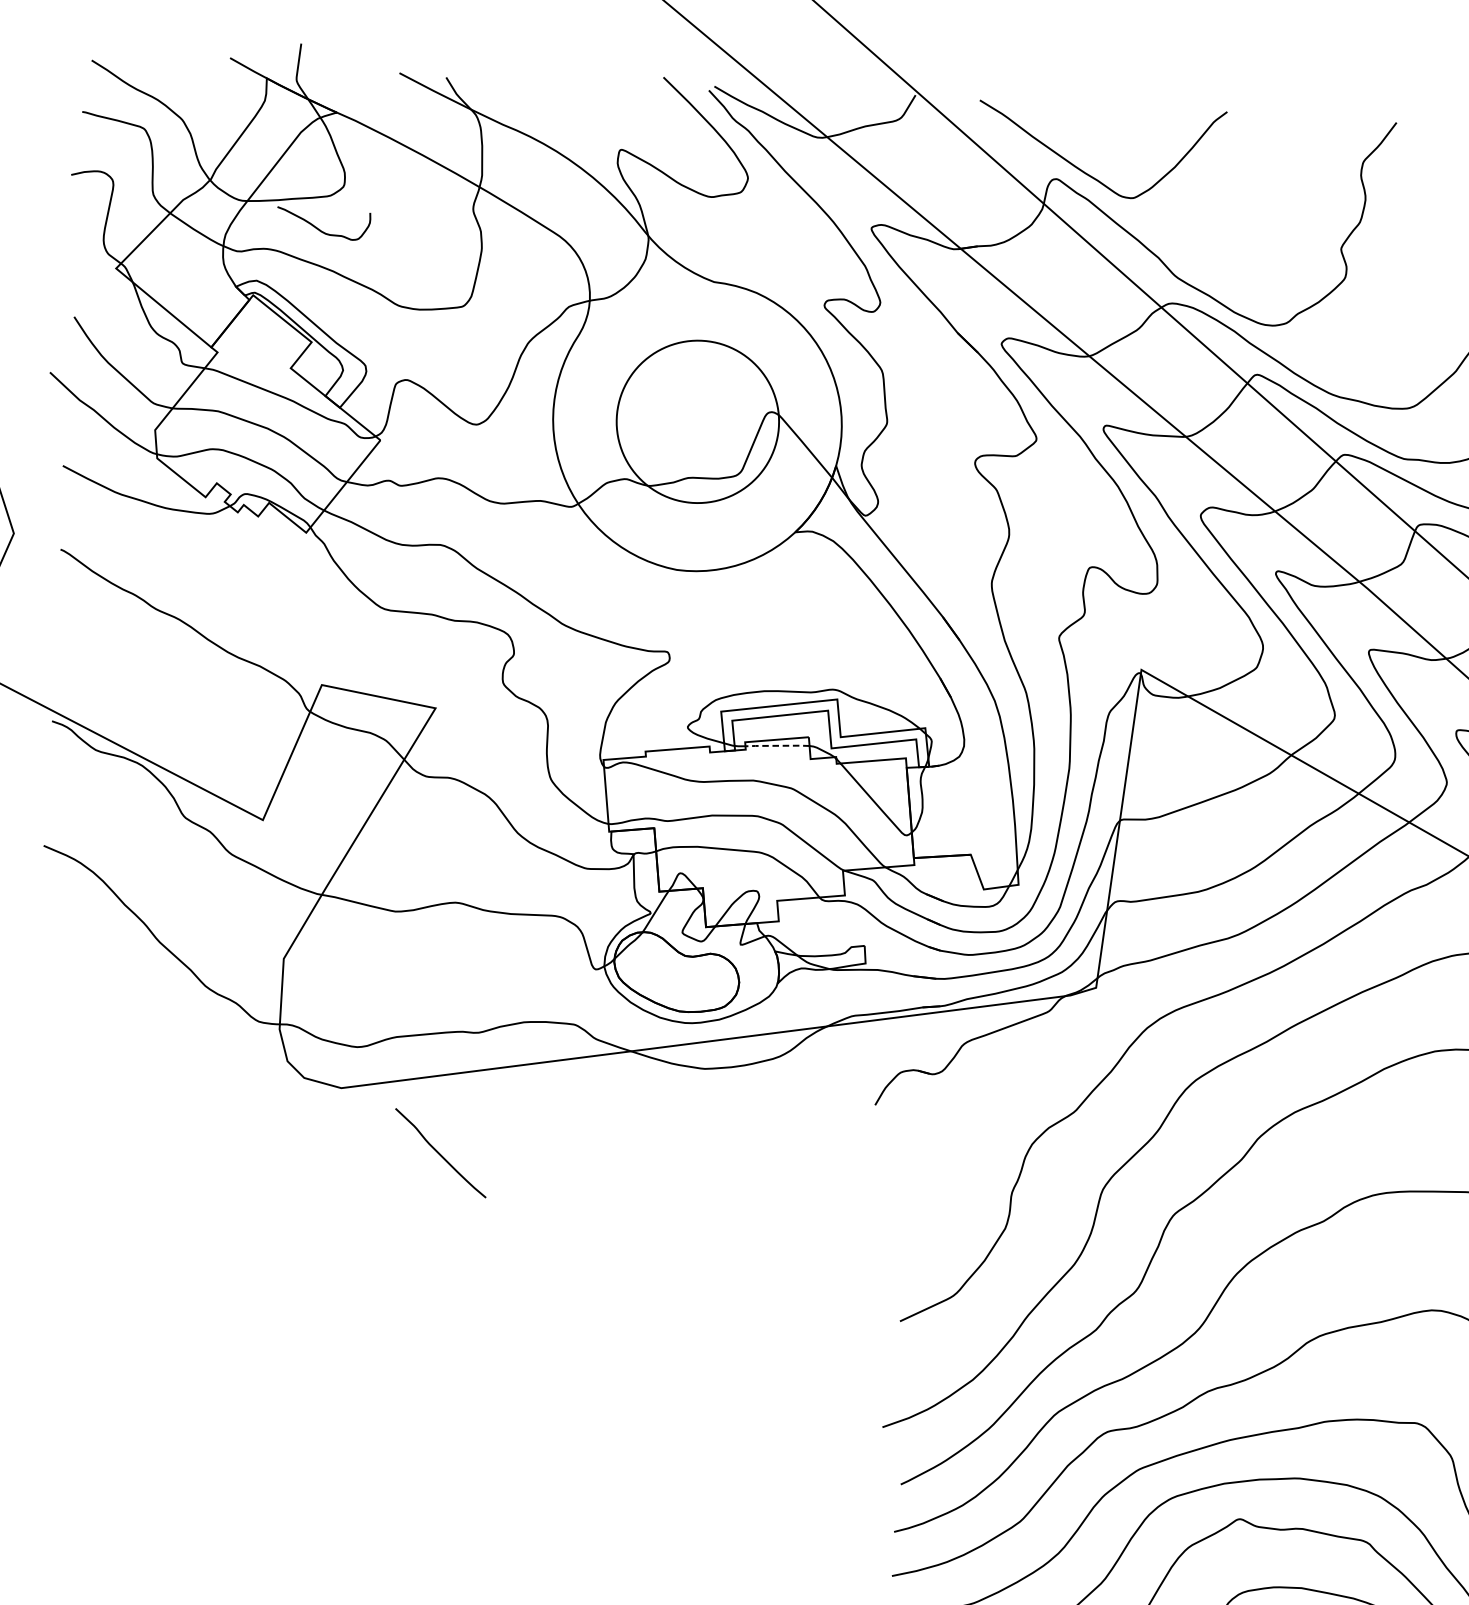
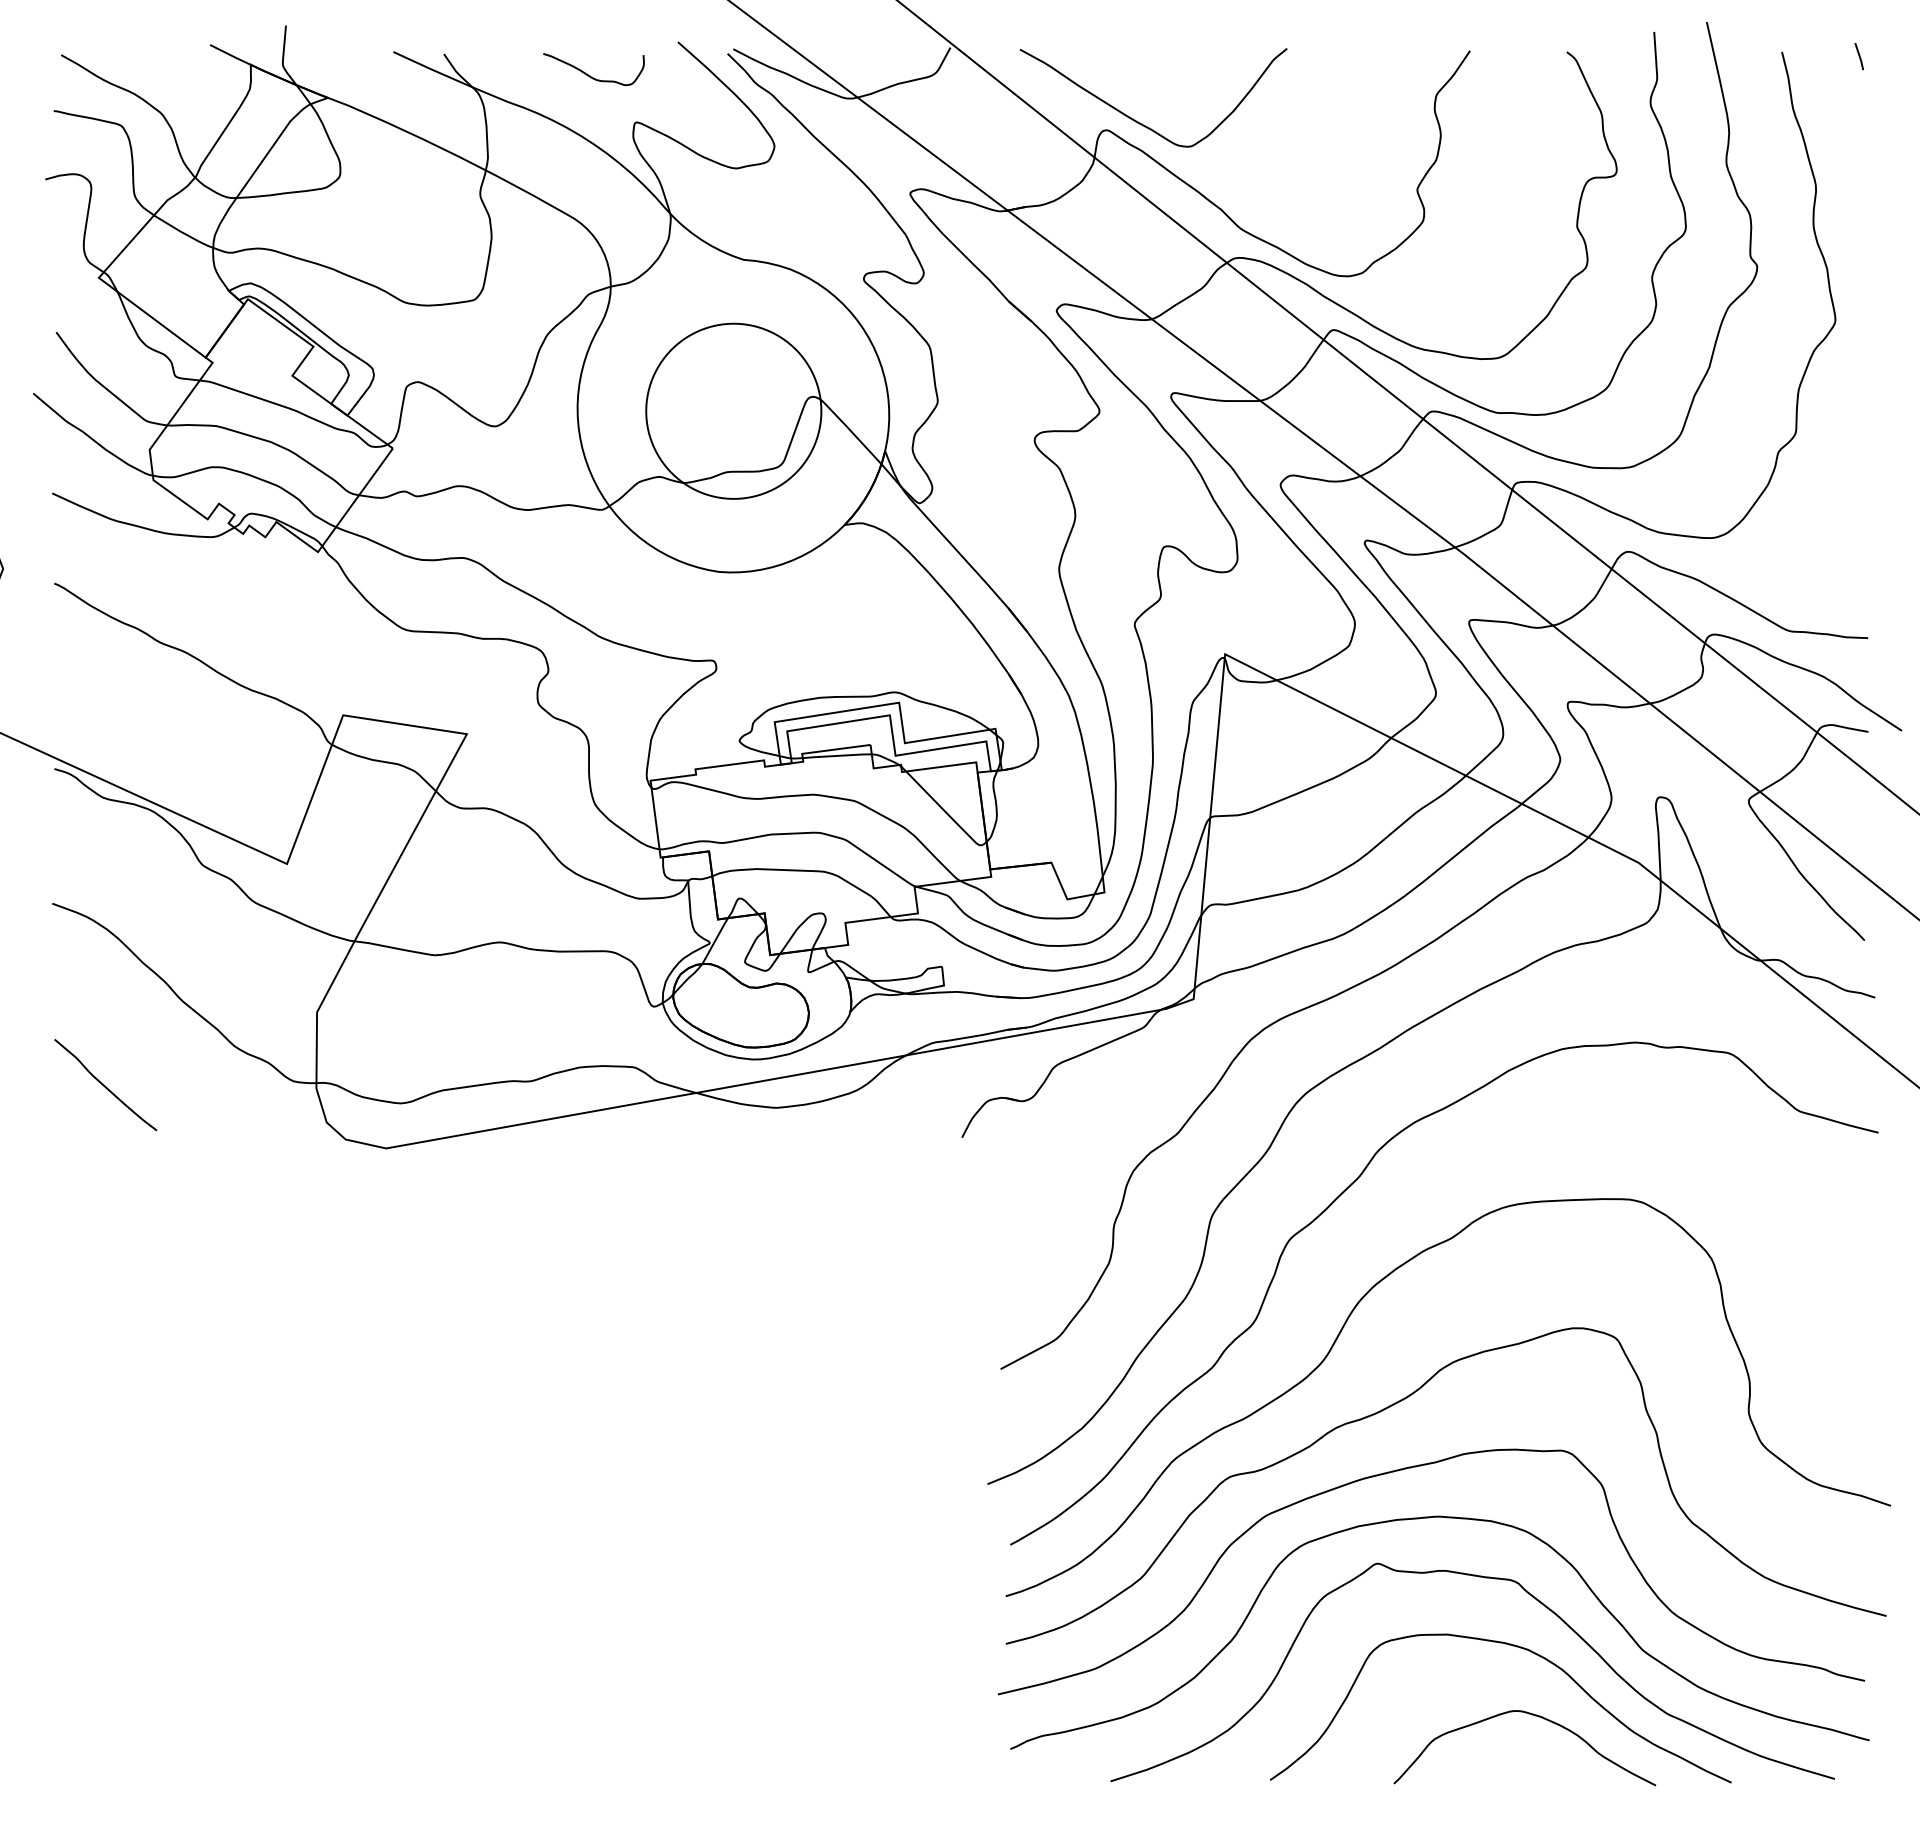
curve: (320, 229) -> (590, 75), moved
line: (777, 745) -> (837, 755), dashed -> solid
curve: (440, 1153) -> (105, 1085), moved

